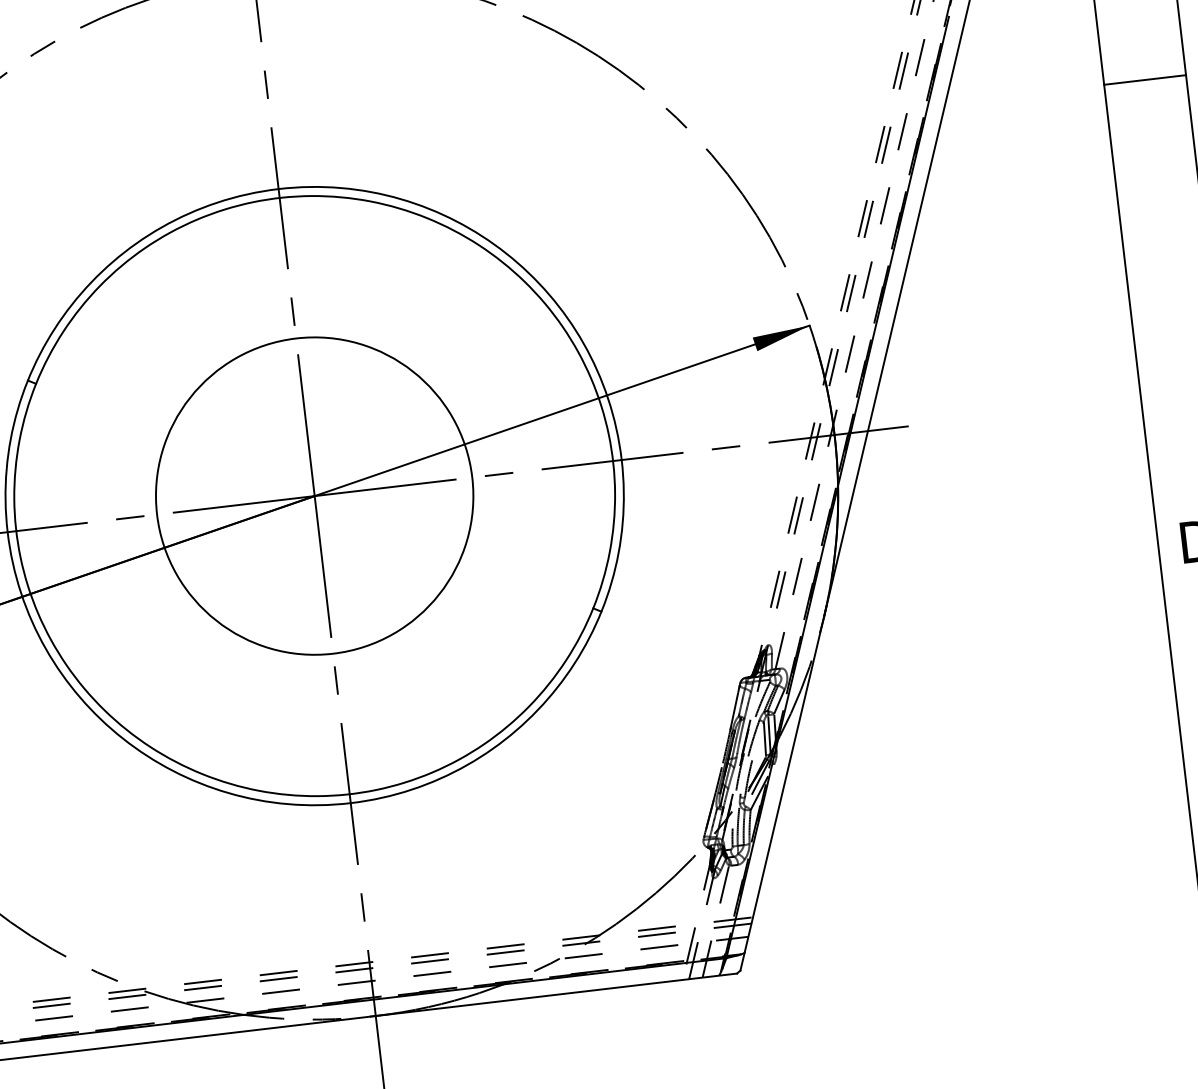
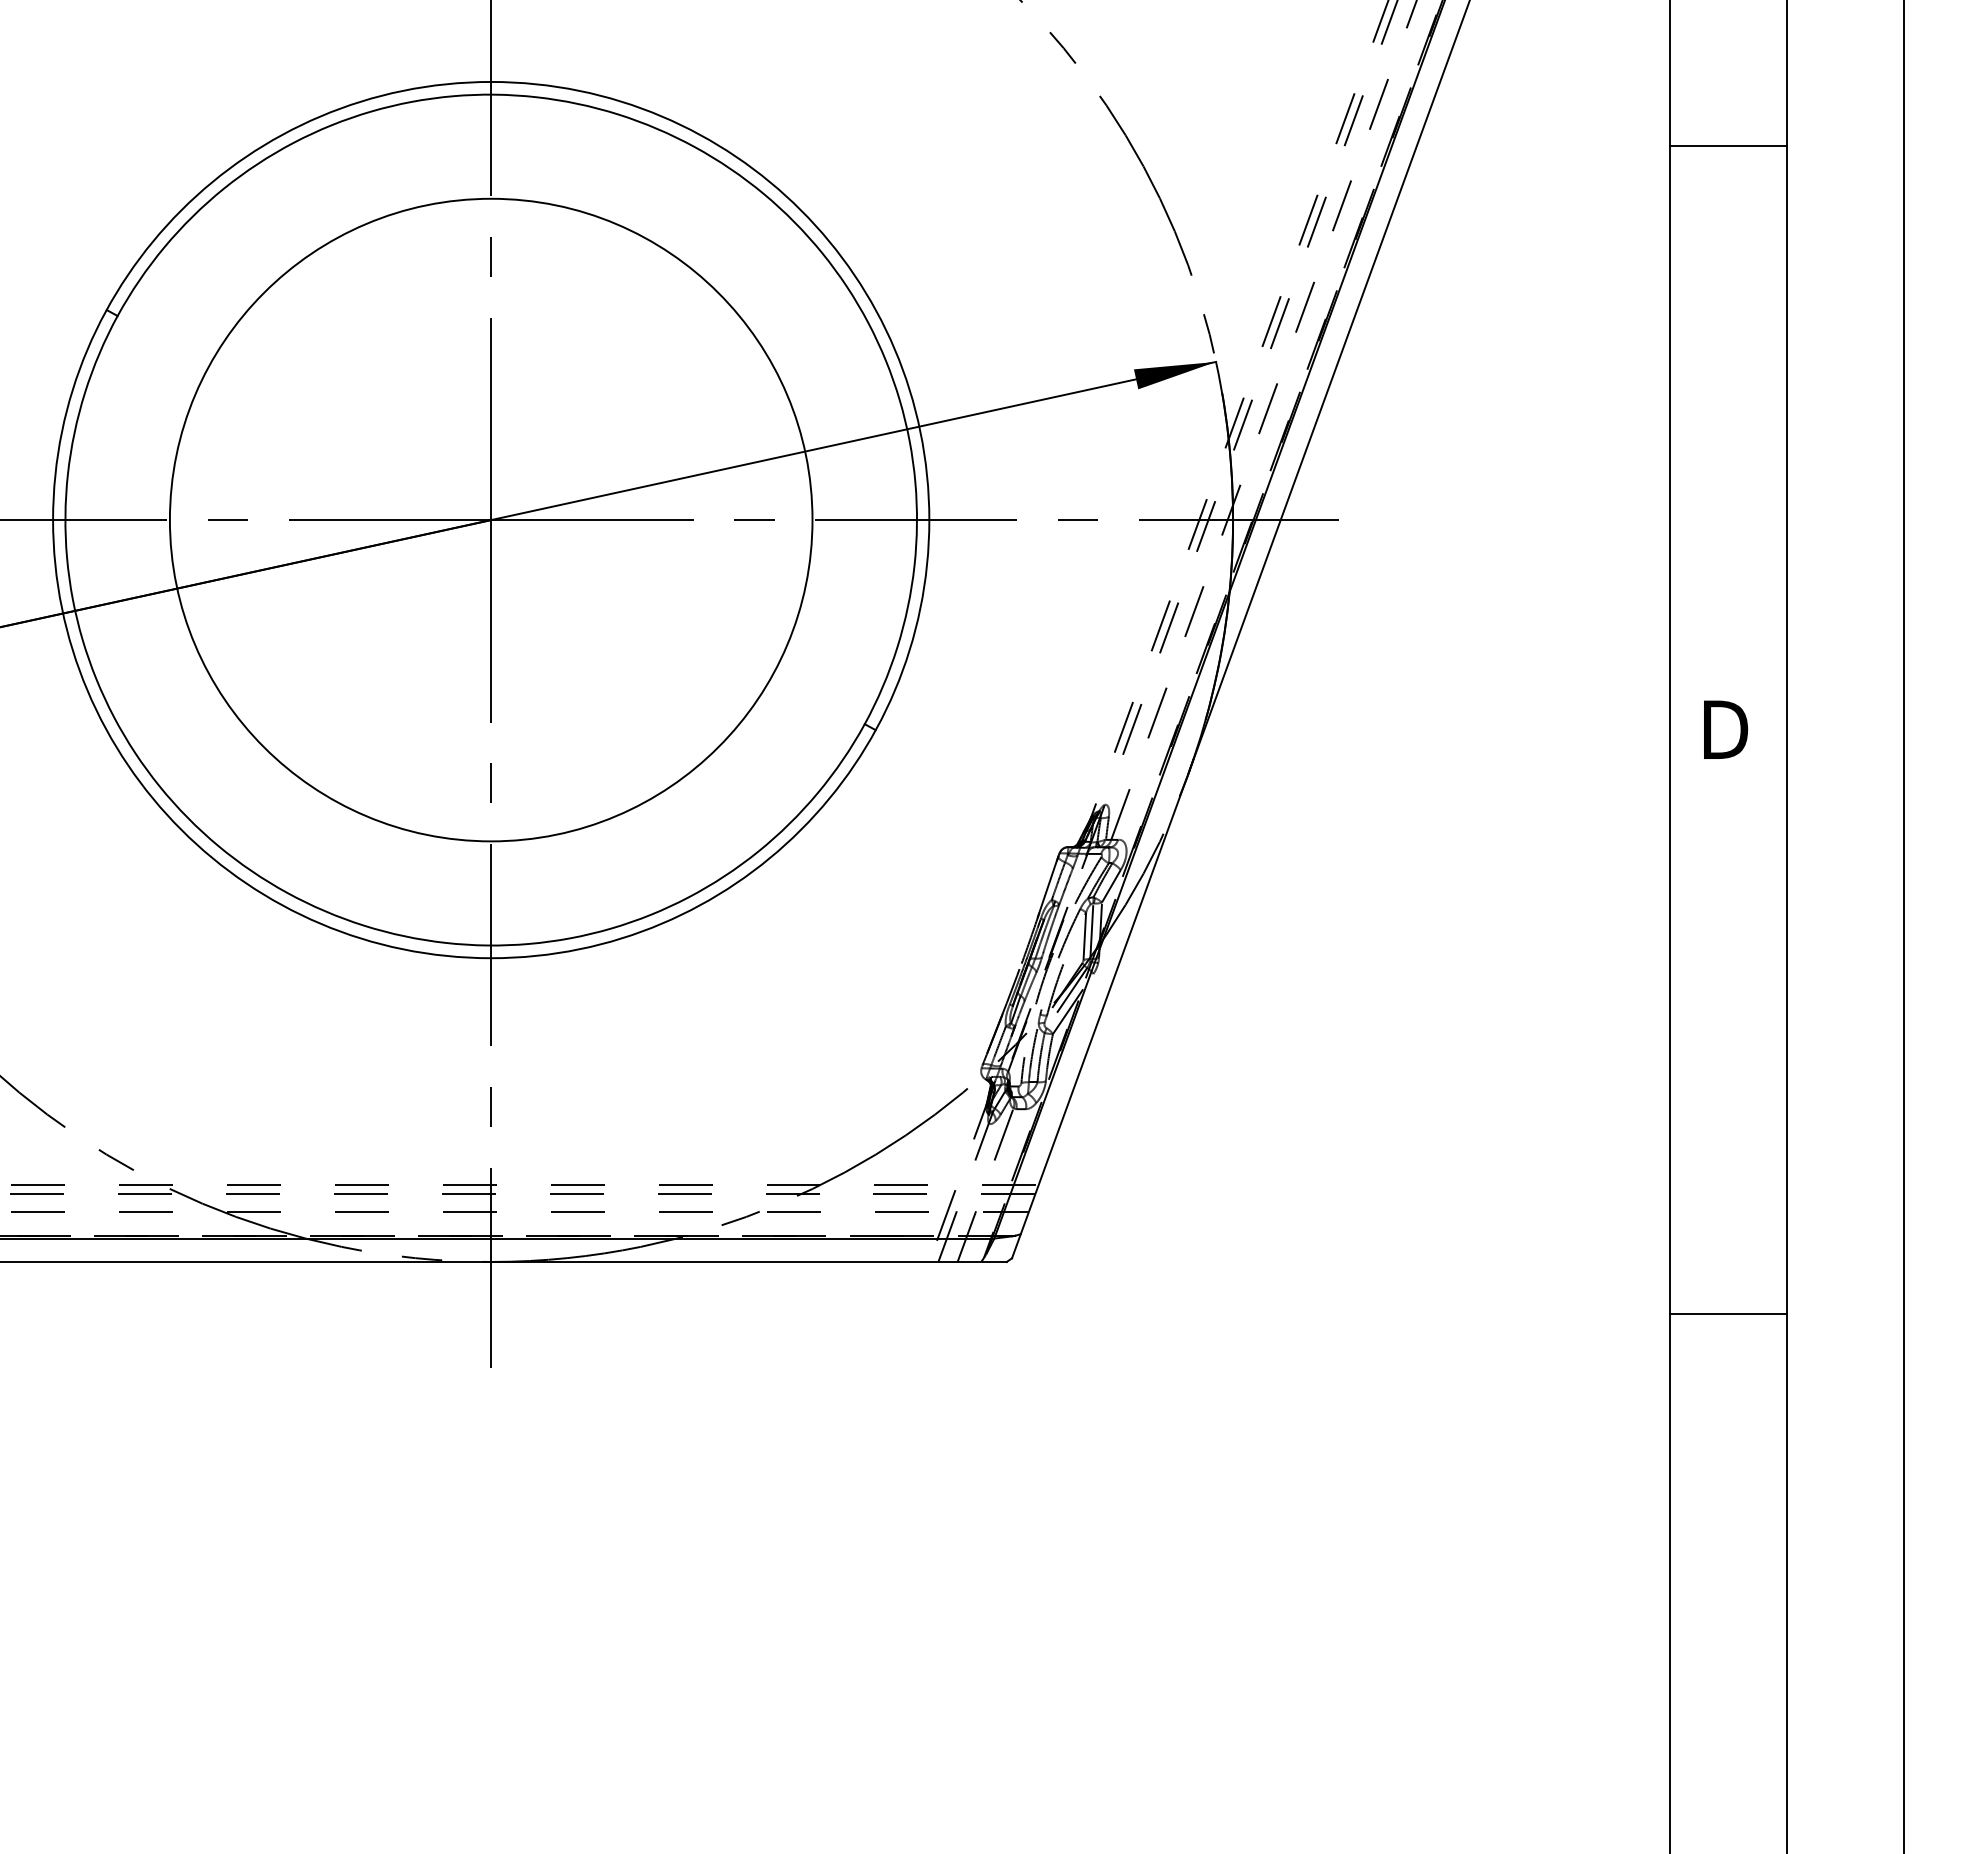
line: (1144, 79) -> (1728, 145), moved
circle: (314, 495) -> (490, 519), size x1.43

